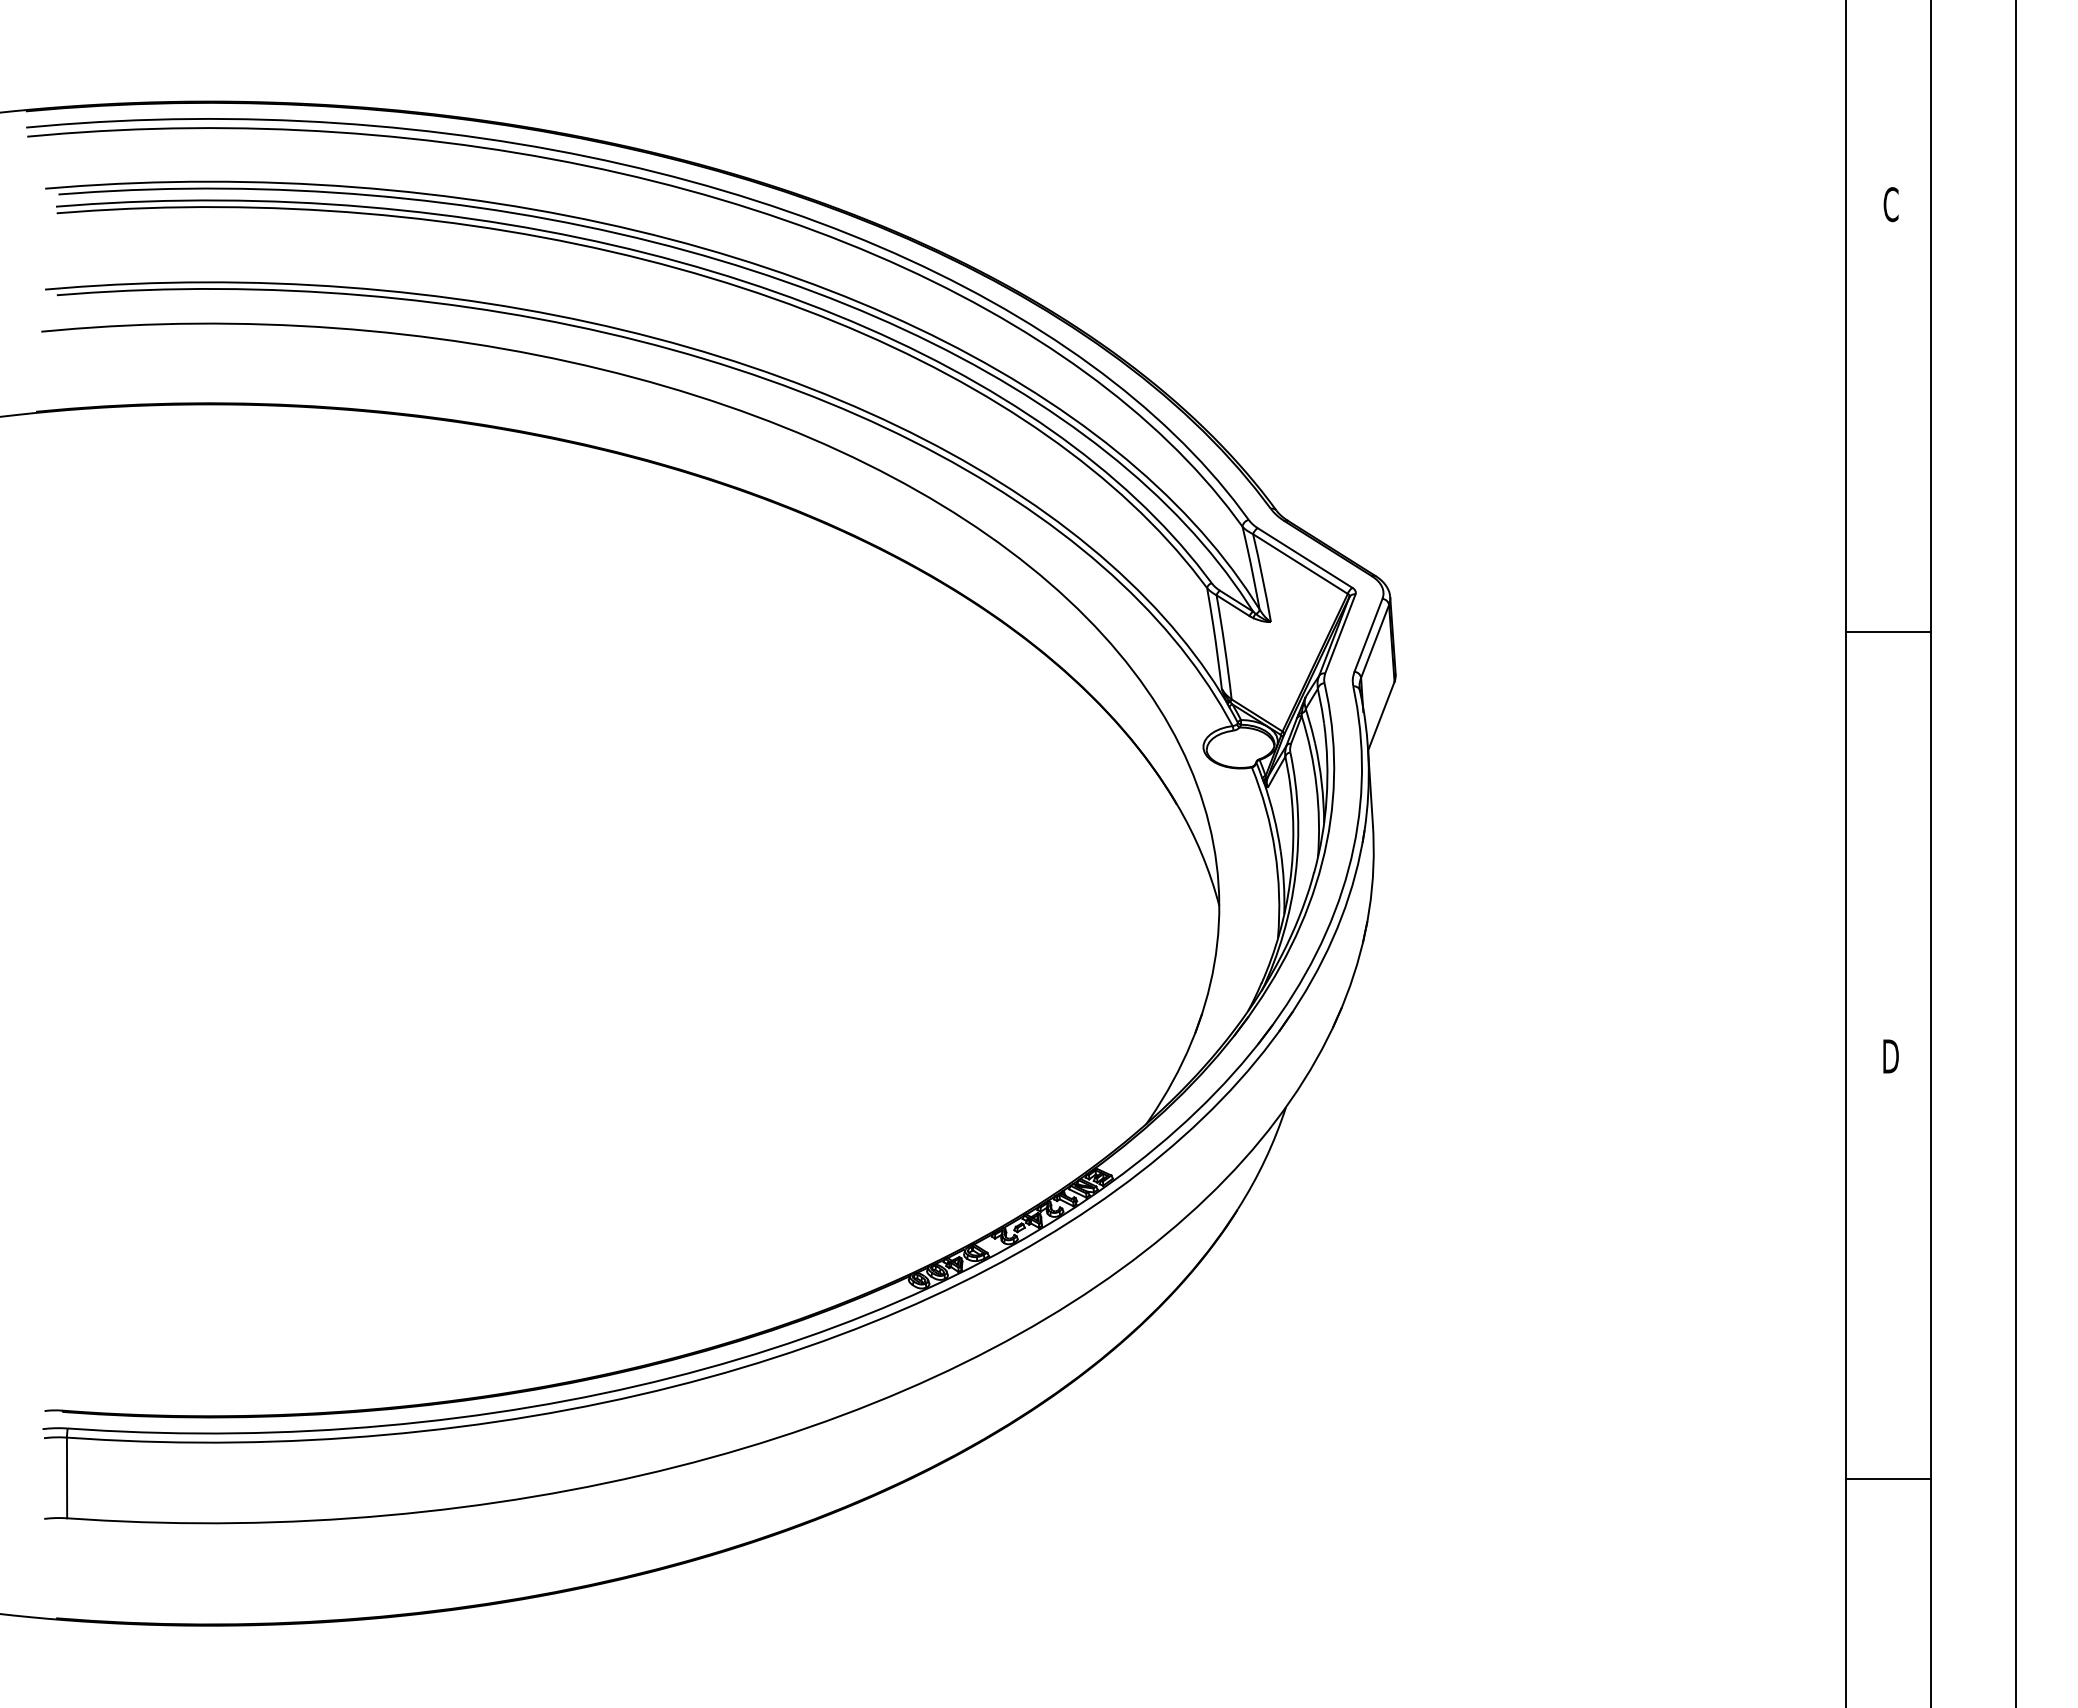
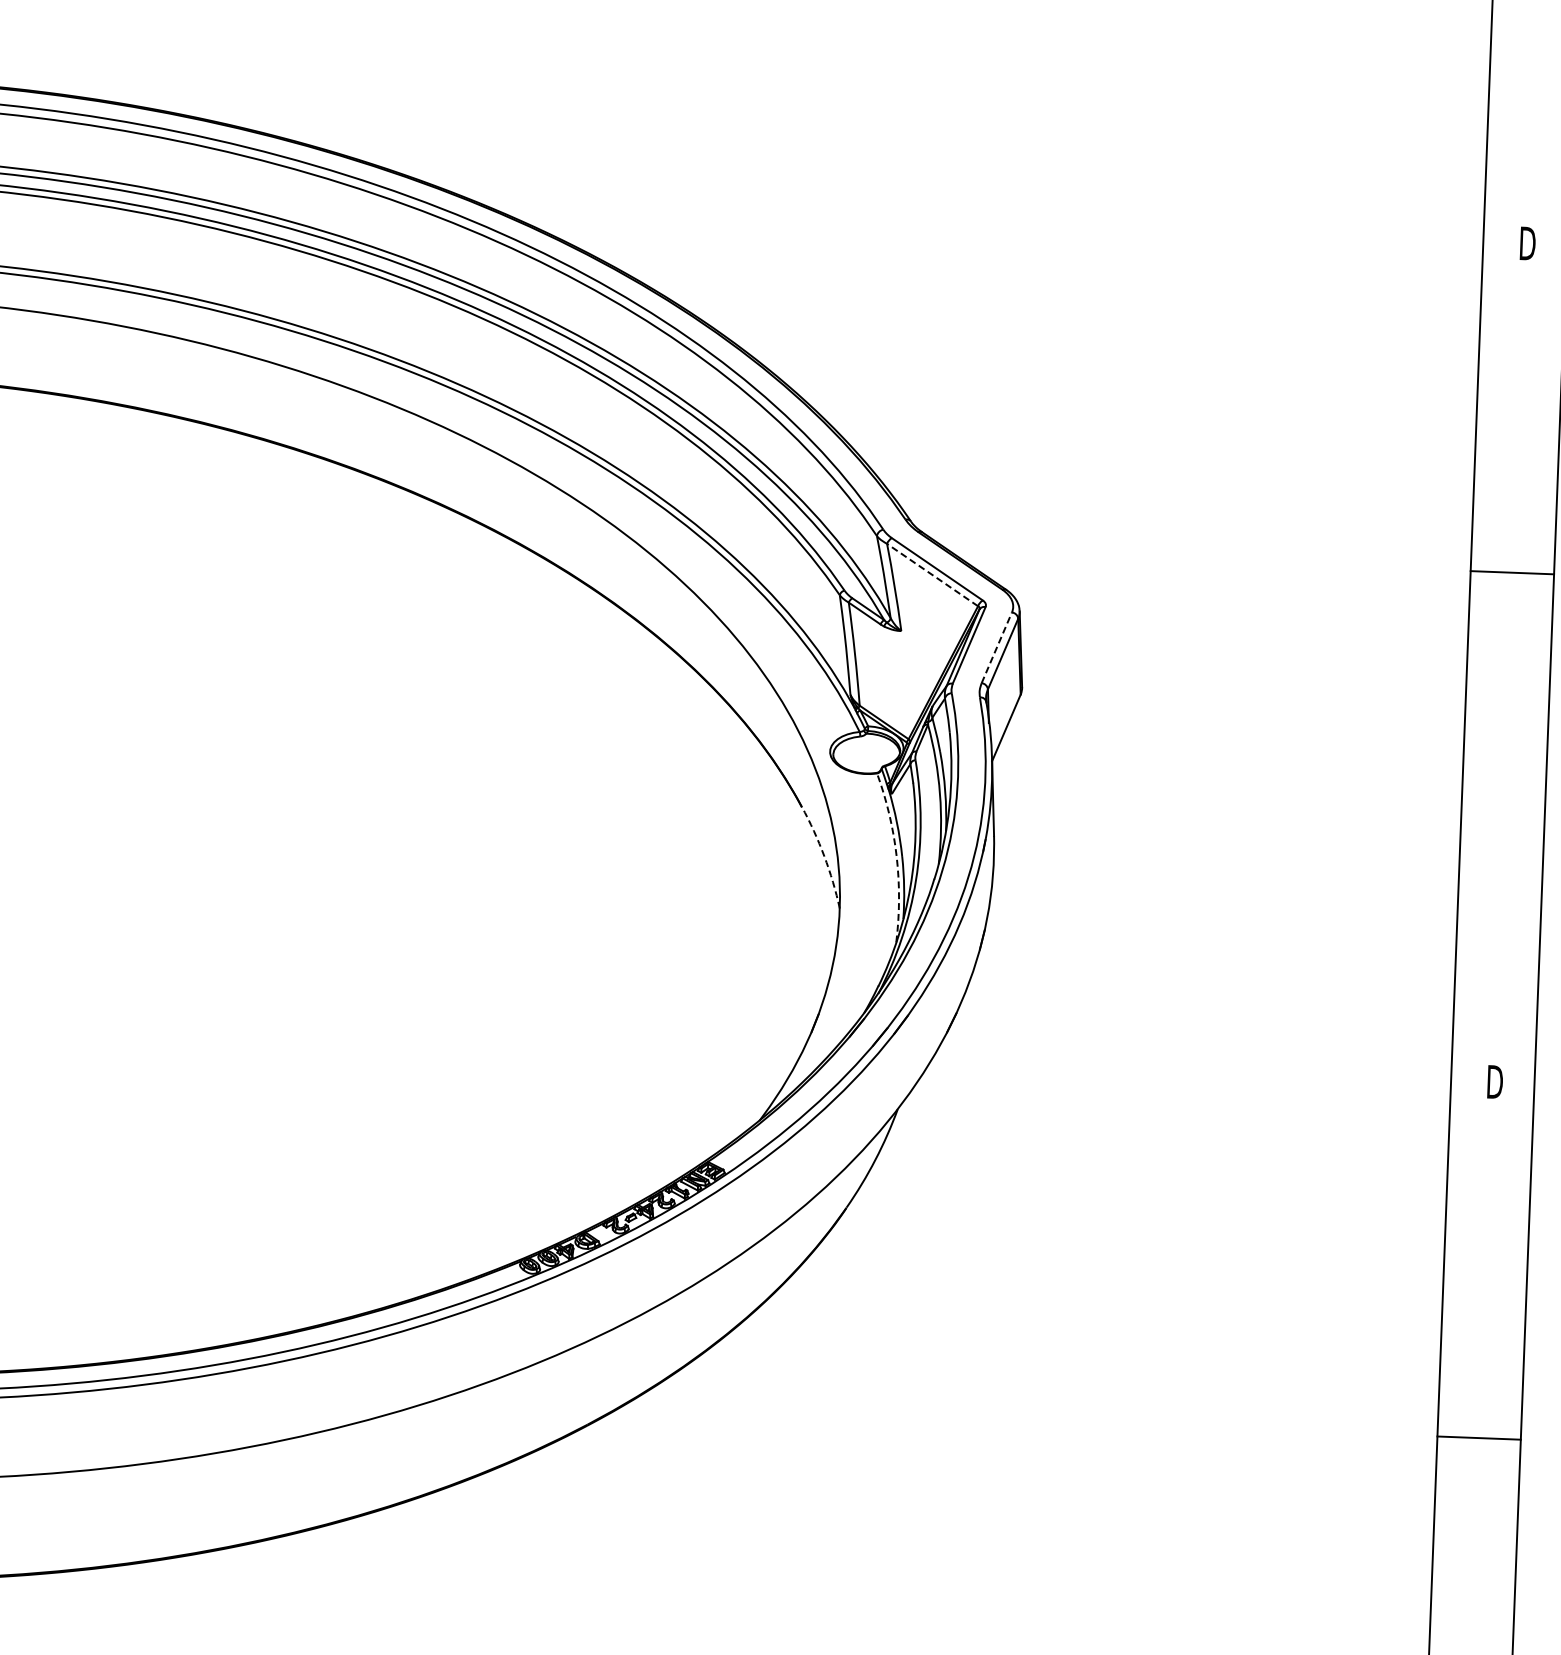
text: (1891, 204) -> (1527, 243), C -> D
line: (1300, 564) -> (932, 575), solid -> dashed
line: (1888, 632) -> (1512, 573), moved
line: (1368, 634) -> (996, 646), solid -> dashed
arc: (1275, 851) -> (897, 857), solid -> dashed
arc: (1201, 853) -> (824, 856), solid -> dashed
line: (1888, 1479) -> (1479, 1438), moved

